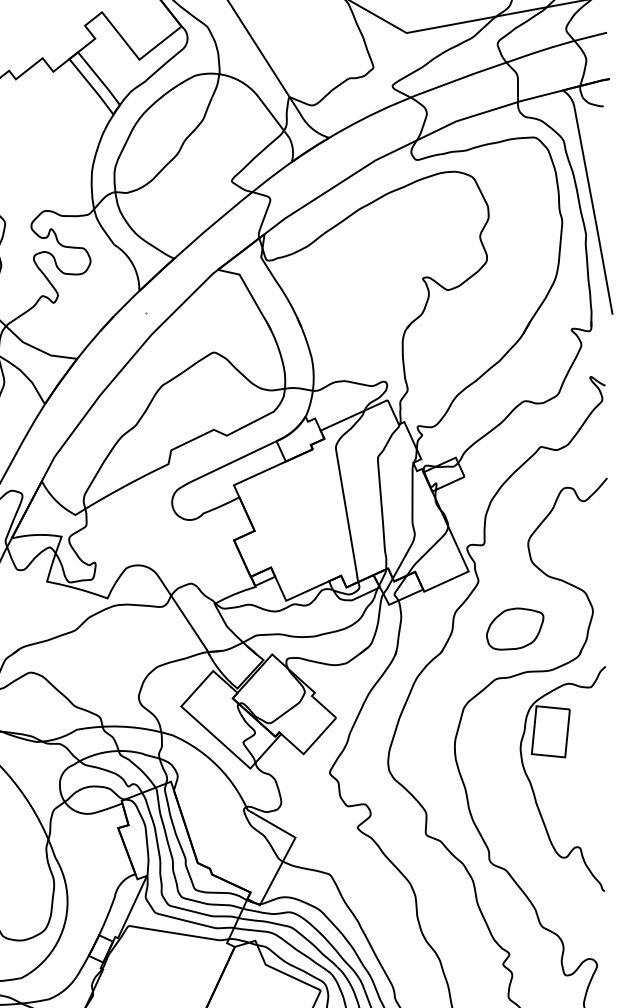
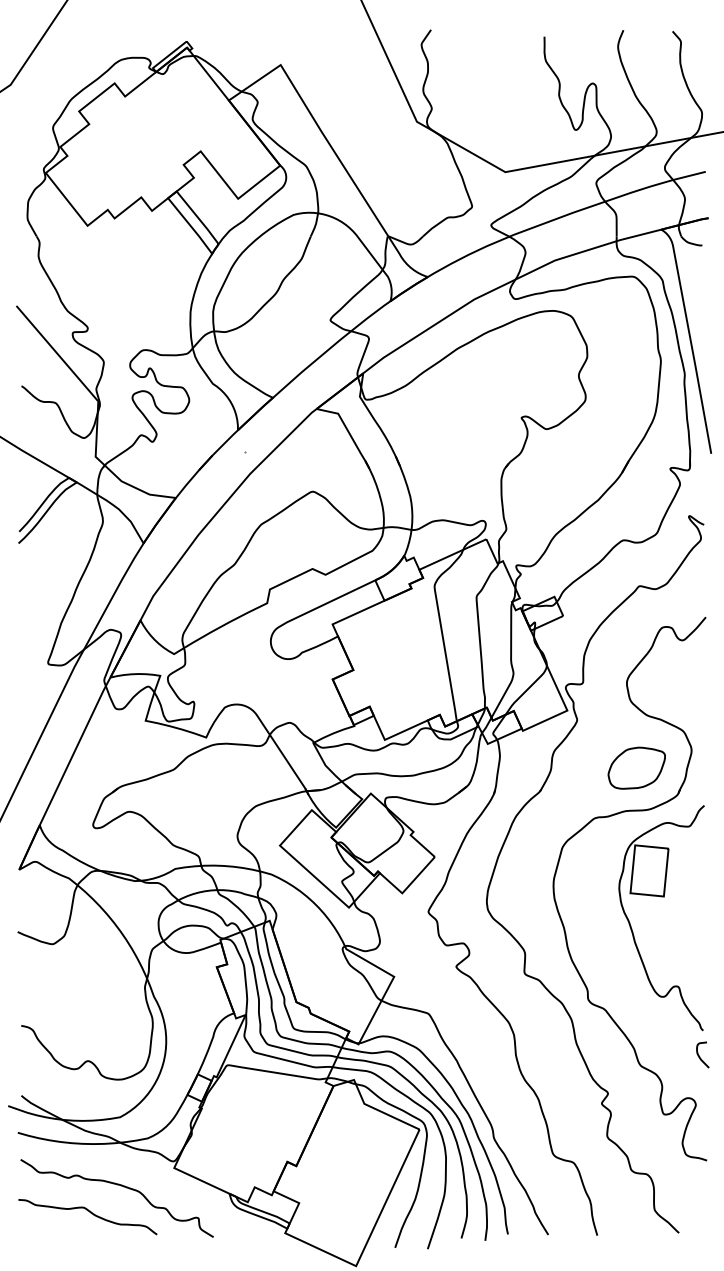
part: (514, 628) -> (636, 767), moved
curve: (601, 917) -> (700, 1056), added

